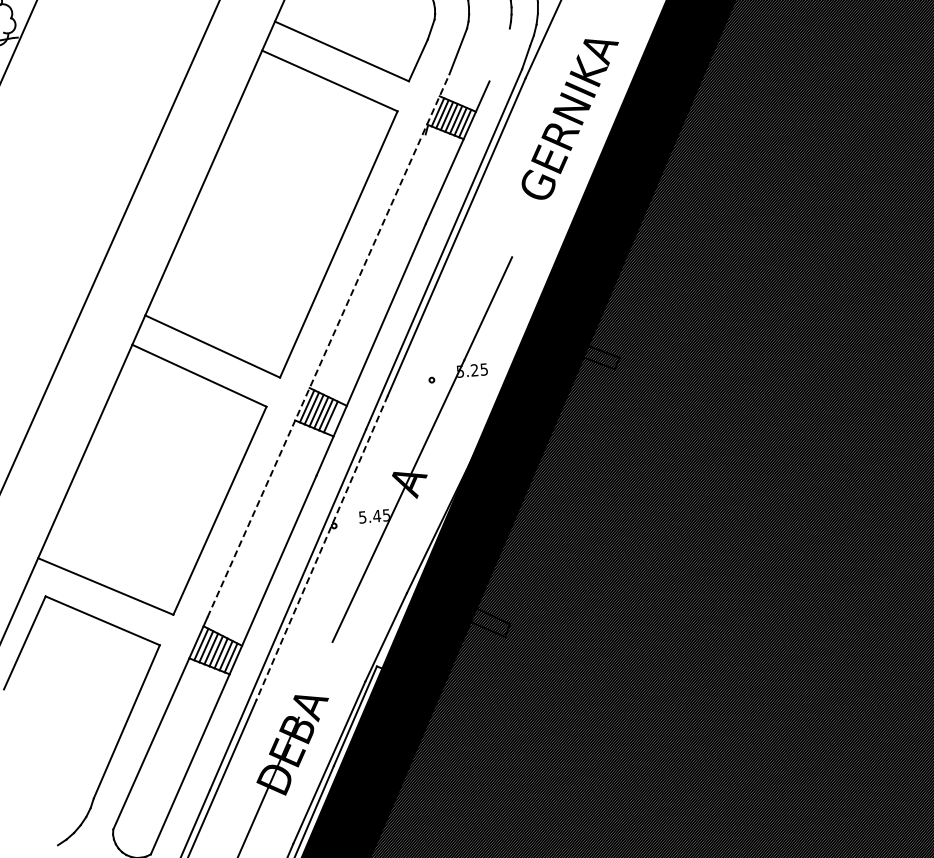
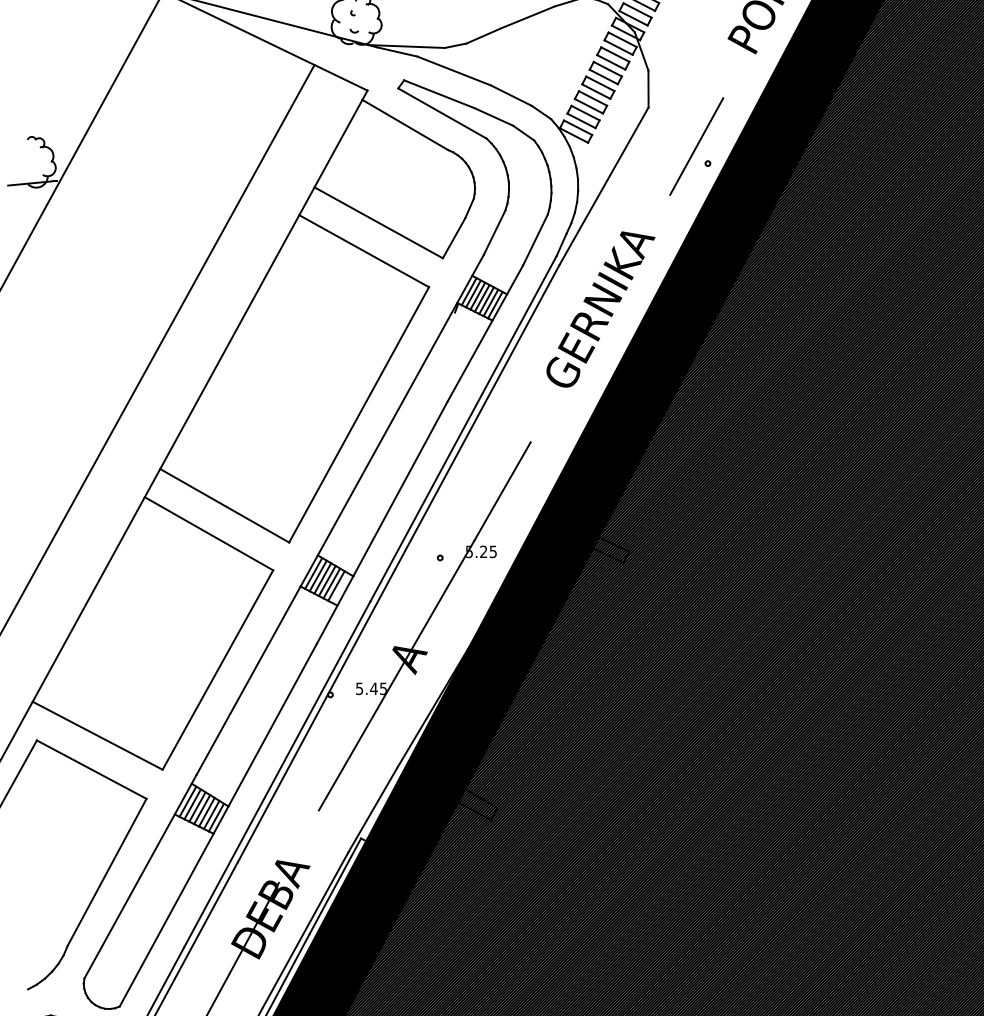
line: (499, 54) -> (535, 239), added
line: (328, 345) -> (340, 514), dashed -> solid
line: (322, 547) -> (316, 715), dashed -> solid

